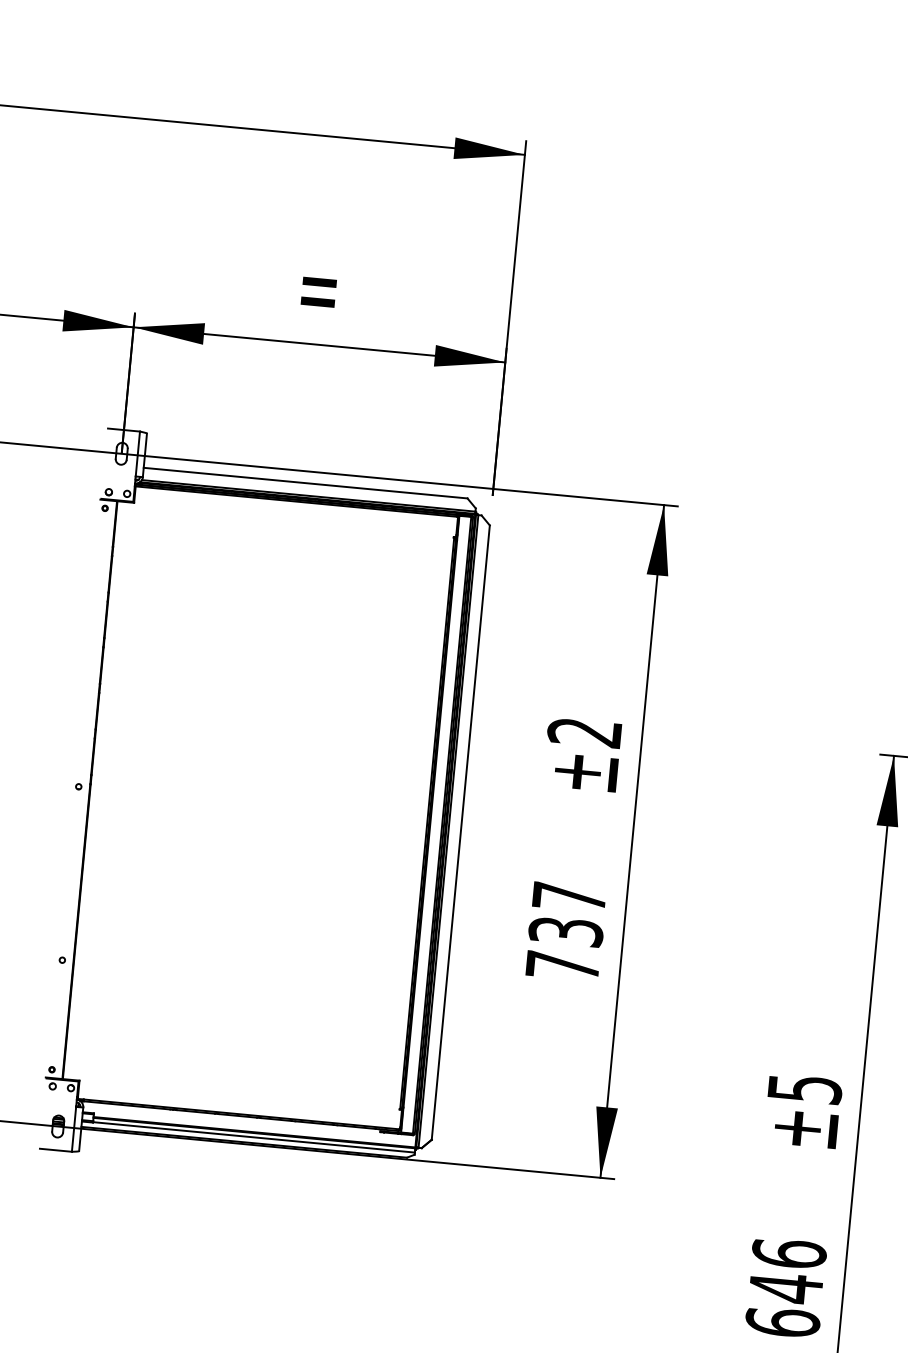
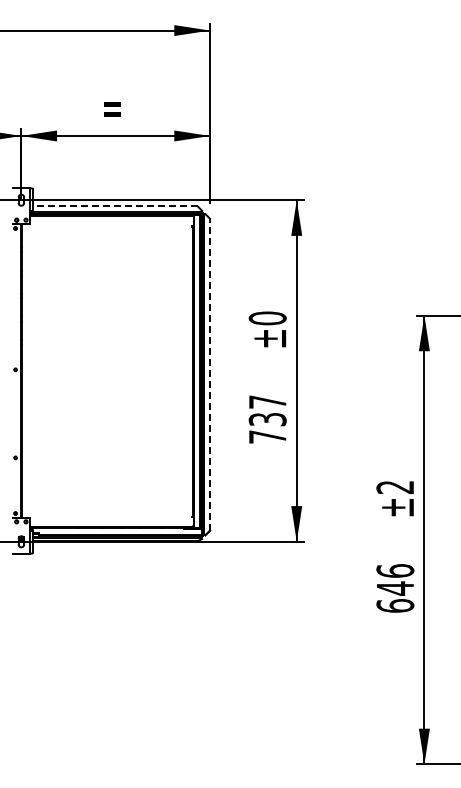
line: (303, 483) -> (114, 206), solid -> dashed
text: (584, 732) -> (267, 318), ±2 -> ±0
line: (461, 832) -> (210, 374), solid -> dashed
text: (805, 1089) -> (395, 487), ±5 -> ±2

